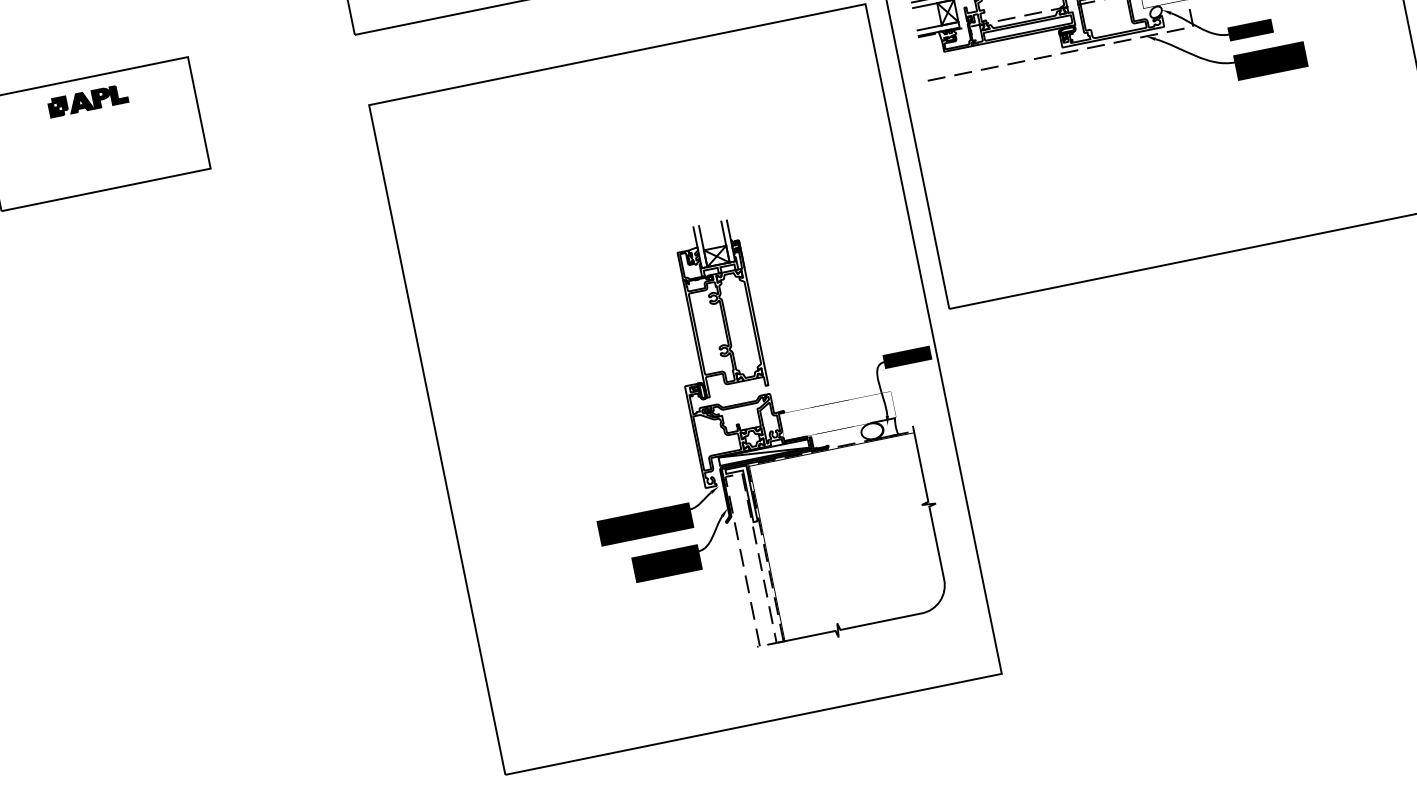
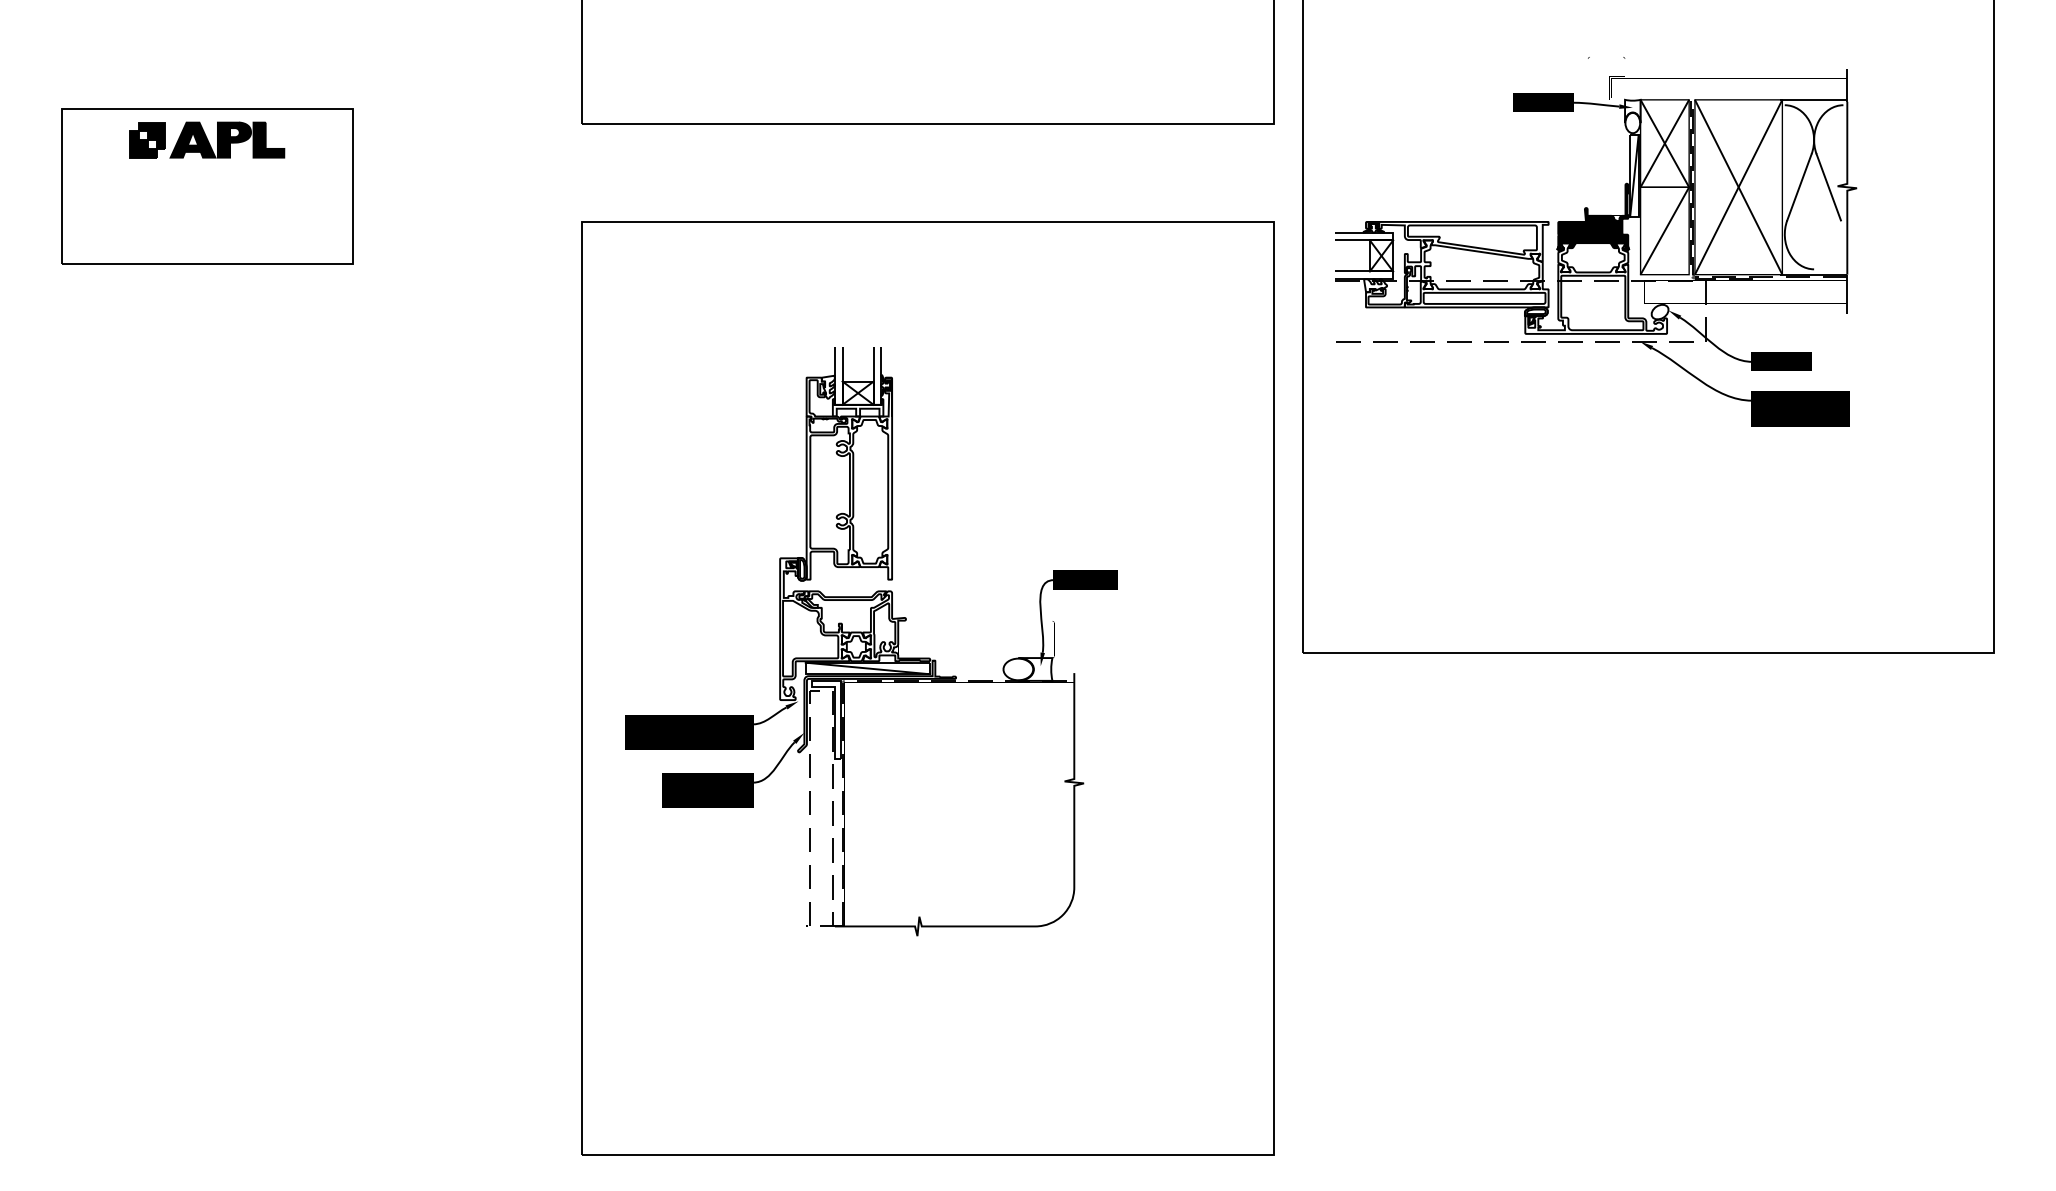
part: (88, 100) -> (207, 139), size x1.43
part: (762, 432) -> (871, 641), moved

